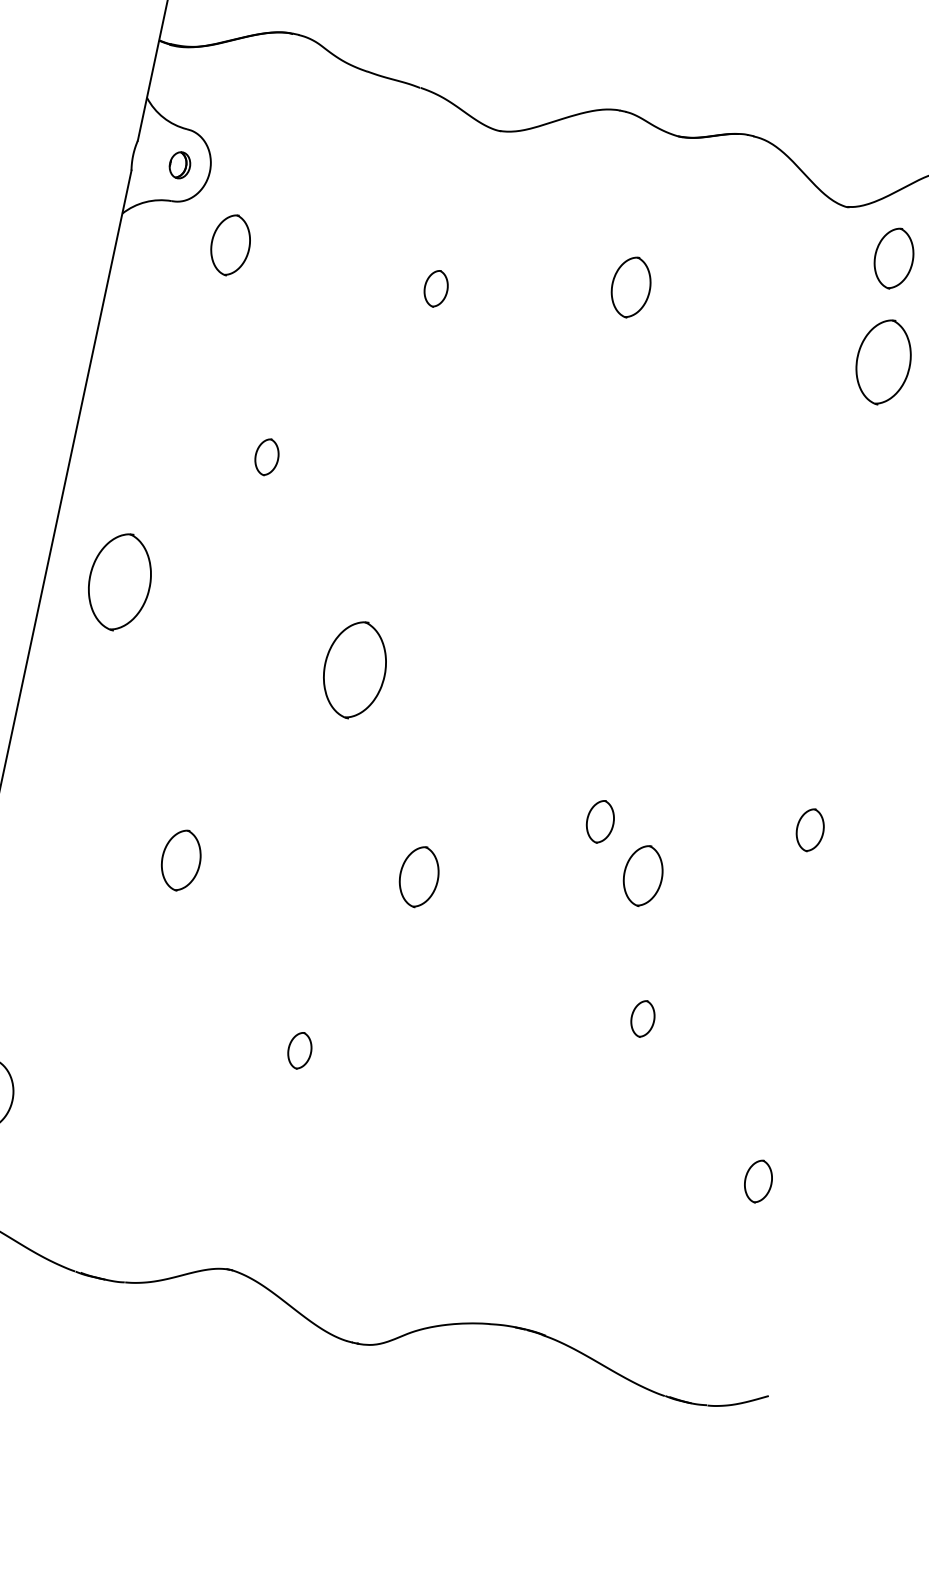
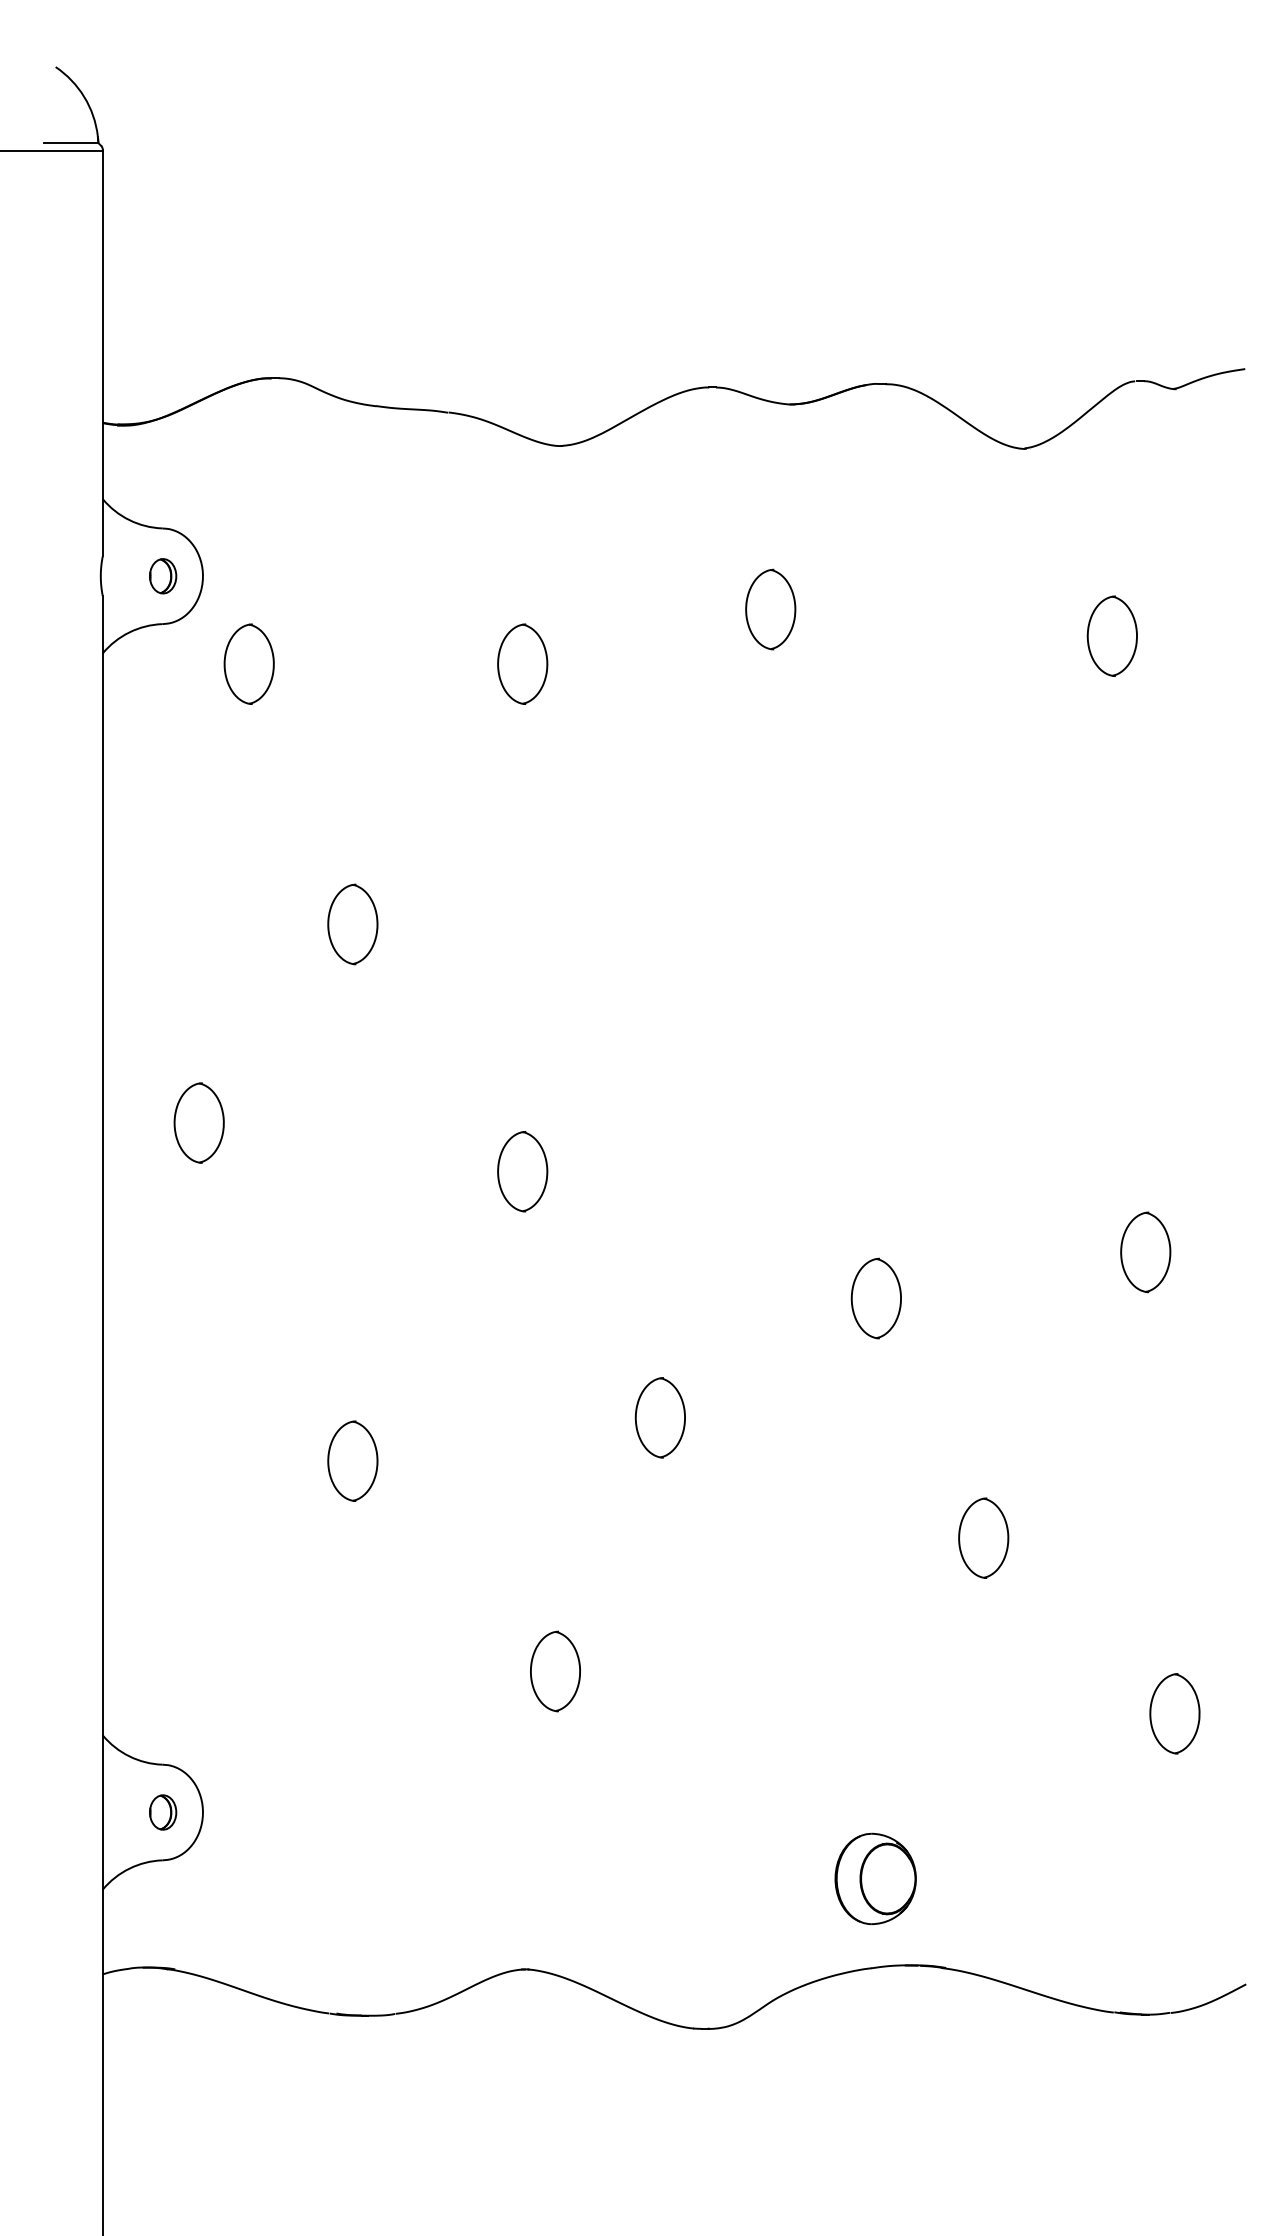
part: (893, 258) -> (1097, 501), removed
part: (436, 288) -> (522, 663), size x1.67
part: (882, 361) -> (1111, 635), size x0.71
part: (266, 457) -> (352, 924), size x1.67
part: (119, 581) -> (198, 1122), size x0.62
part: (354, 669) -> (522, 1171), size x0.62
part: (599, 821) -> (875, 1298), size x1.43
part: (810, 830) -> (1145, 1252), size x1.43
part: (642, 875) -> (944, 1355), removed
part: (642, 1018) -> (983, 1537), size x1.67
part: (299, 1050) -> (555, 1671), size x1.67
part: (758, 1181) -> (1174, 1713), size x1.43
part: (507, 1257) -> (875, 1878), added

